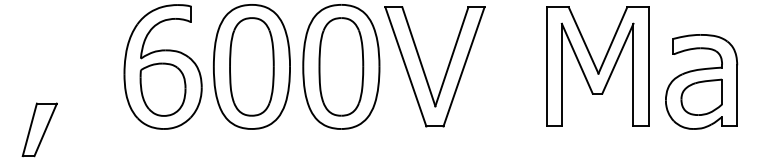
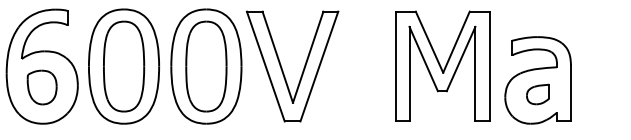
part: (162, 89) -> (41, 87), size x0.7
part: (701, 96) -> (538, 93), size x0.6

